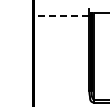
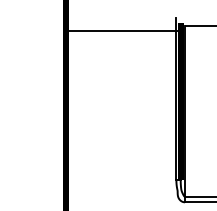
line: (61, 15) -> (121, 30), dashed -> solid

